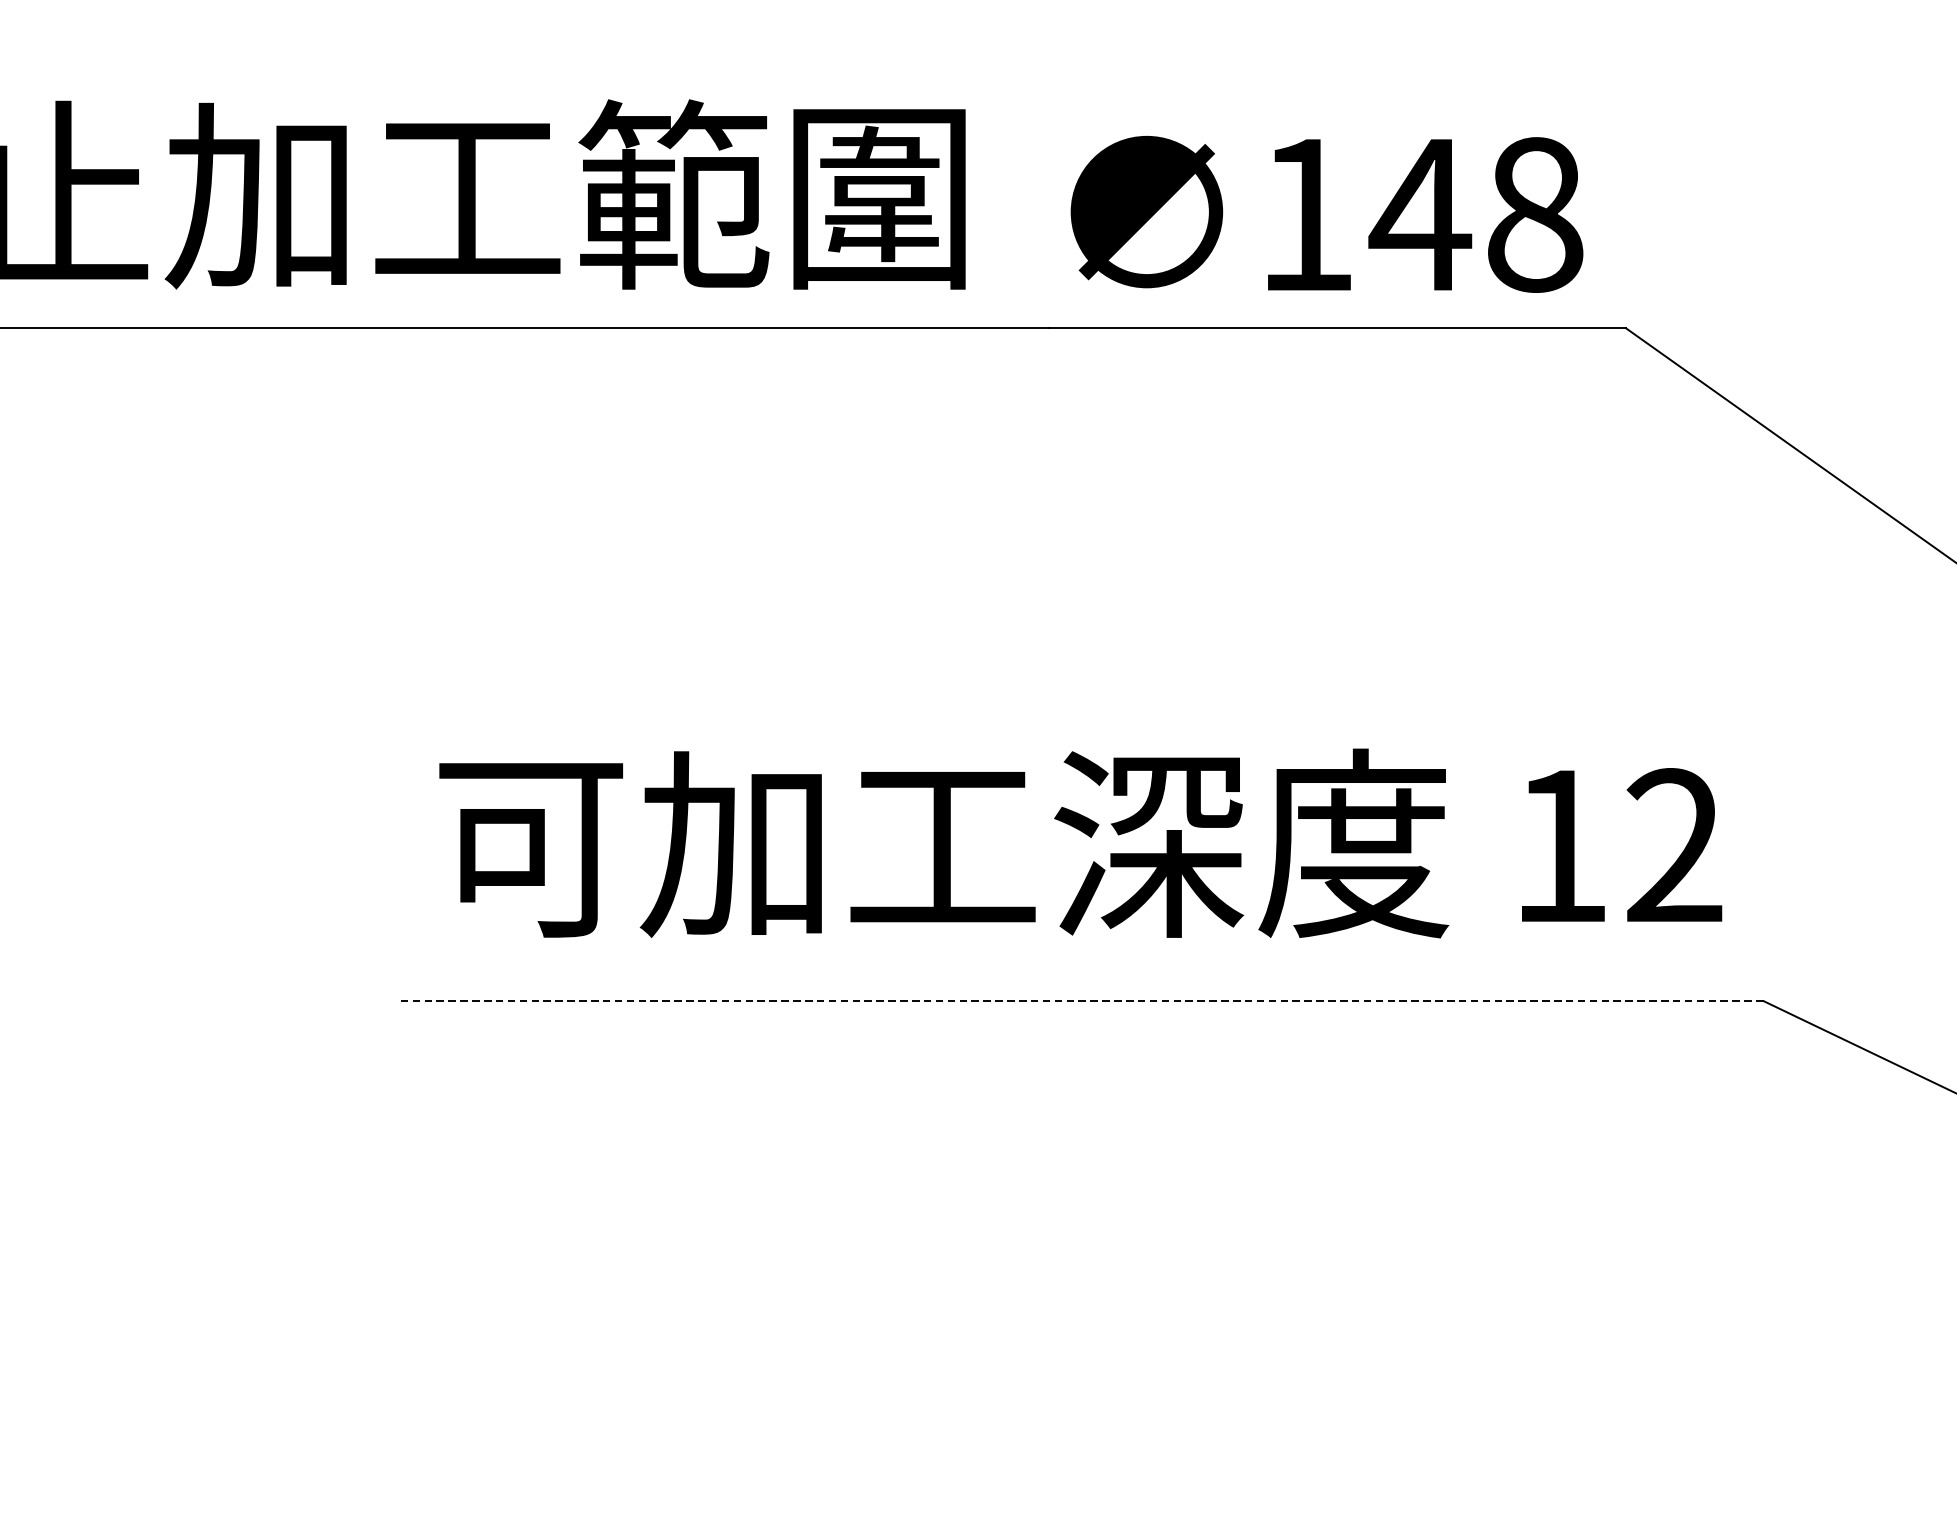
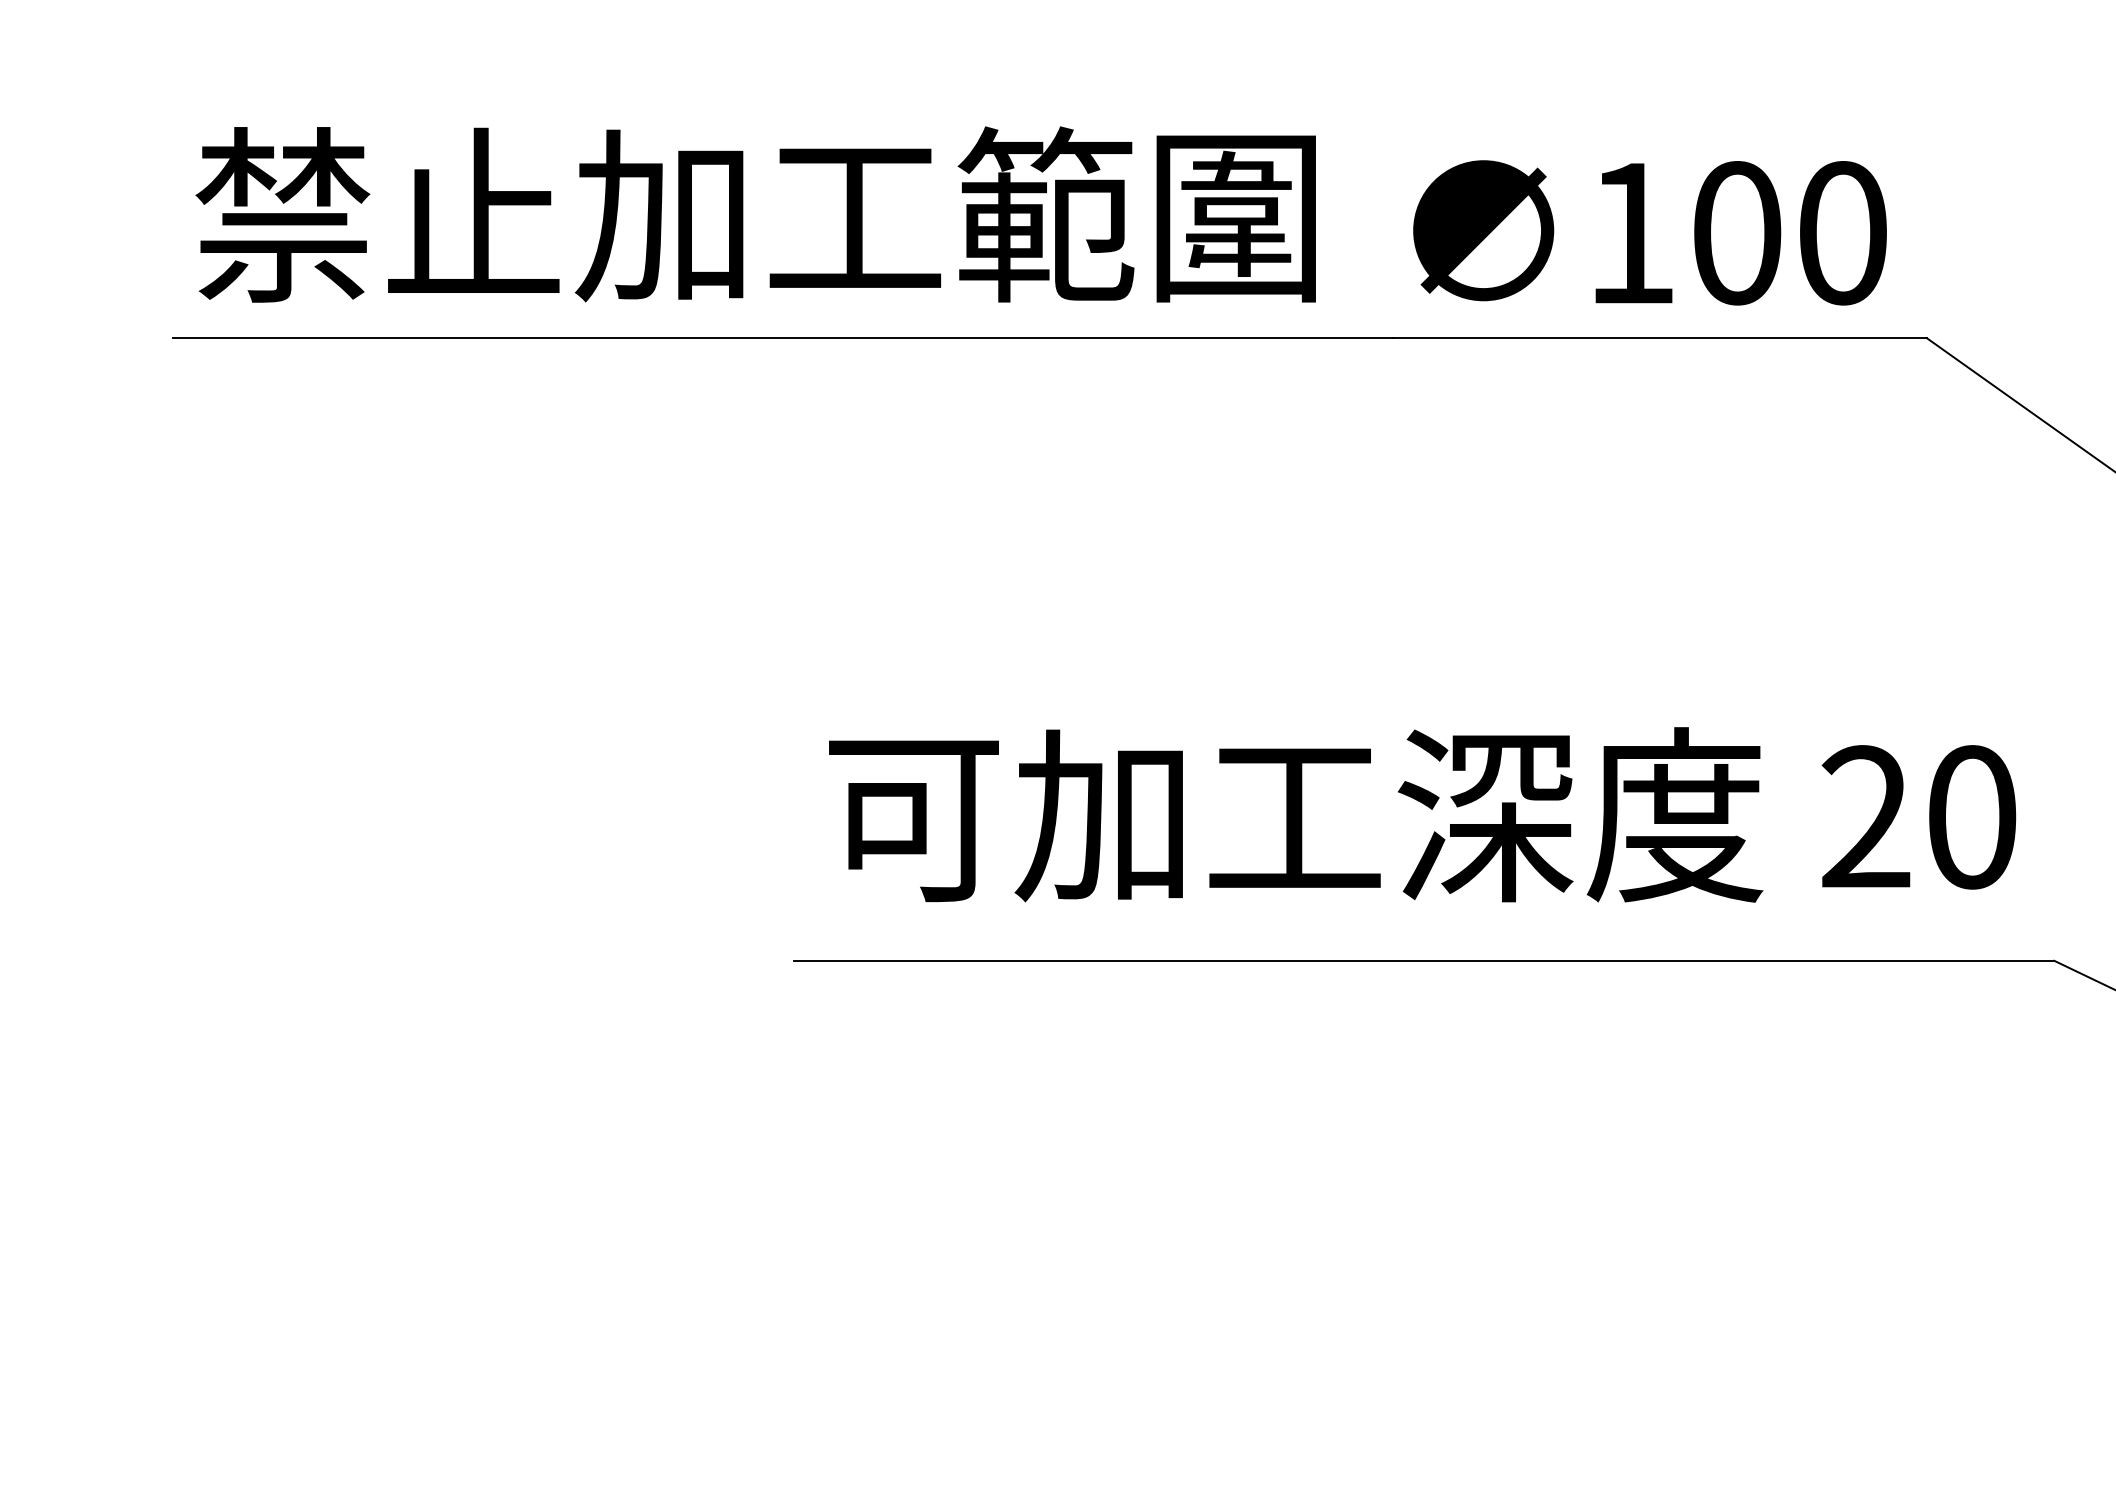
text: (1475, 215) -> (1787, 233), 148 -> 100
text: (1616, 846) -> (1918, 817), 12 -> 20
line: (1081, 1000) -> (1423, 960), dashed -> solid

